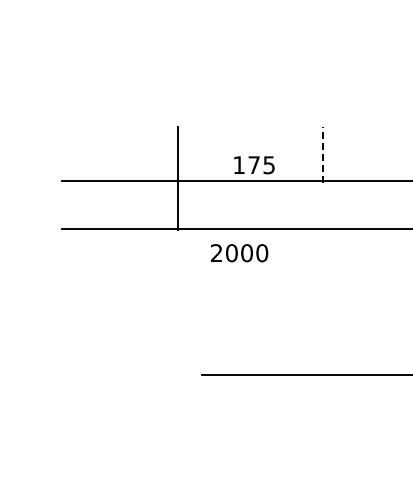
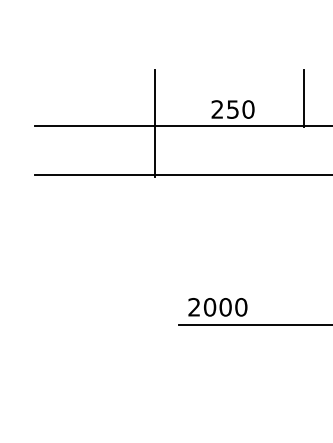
line: (323, 154) -> (304, 98), dashed -> solid
text: (254, 165) -> (233, 109), 175 -> 250
text: (239, 253) -> (217, 307), moved

